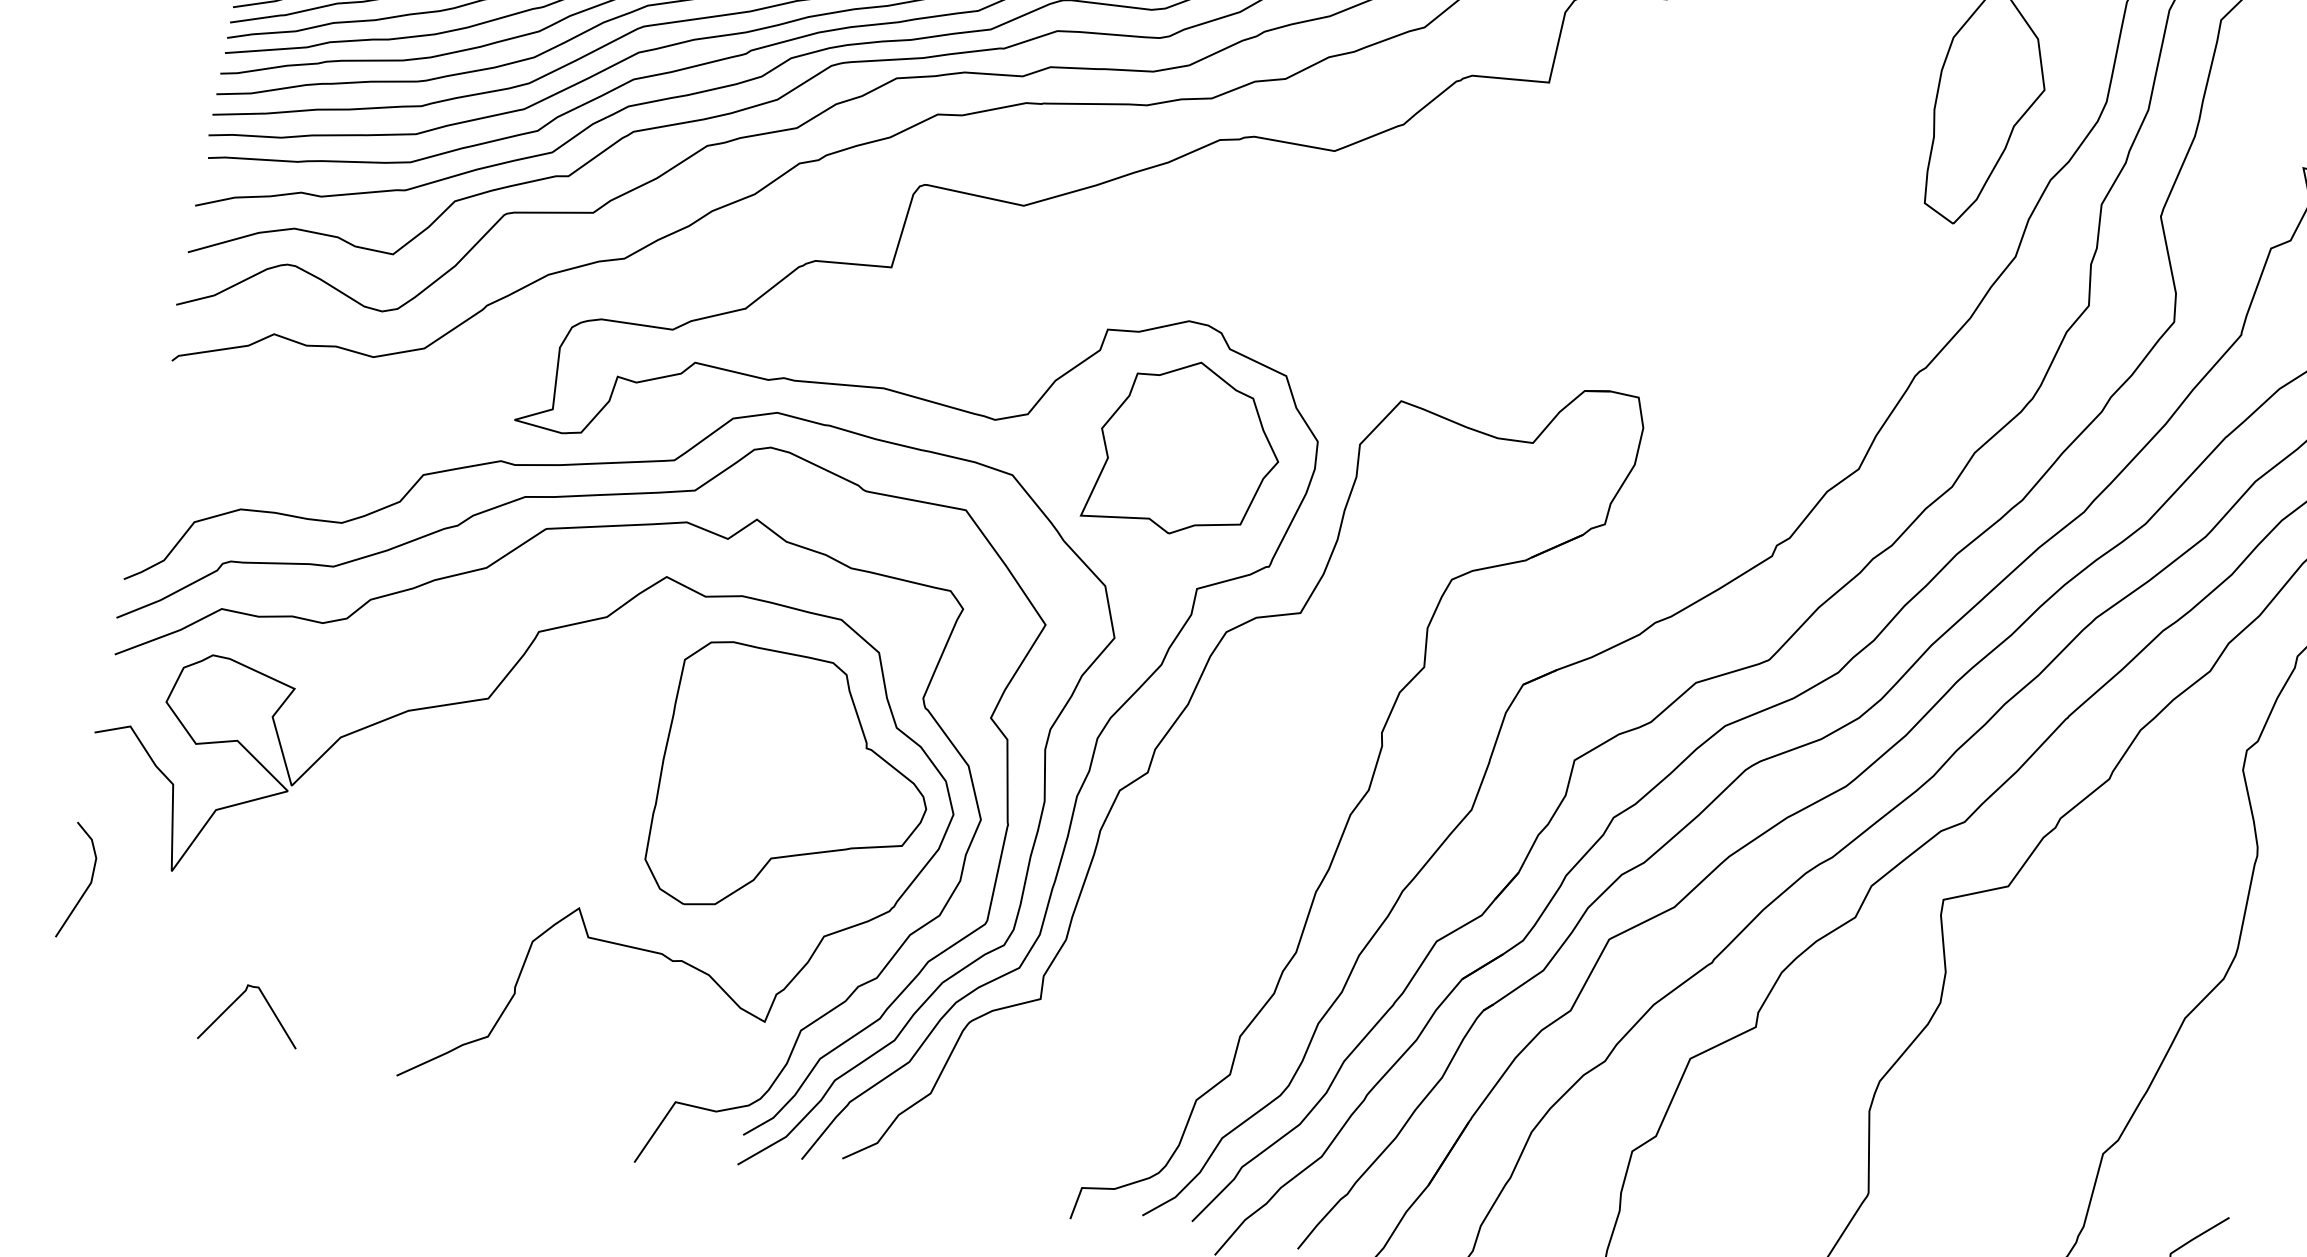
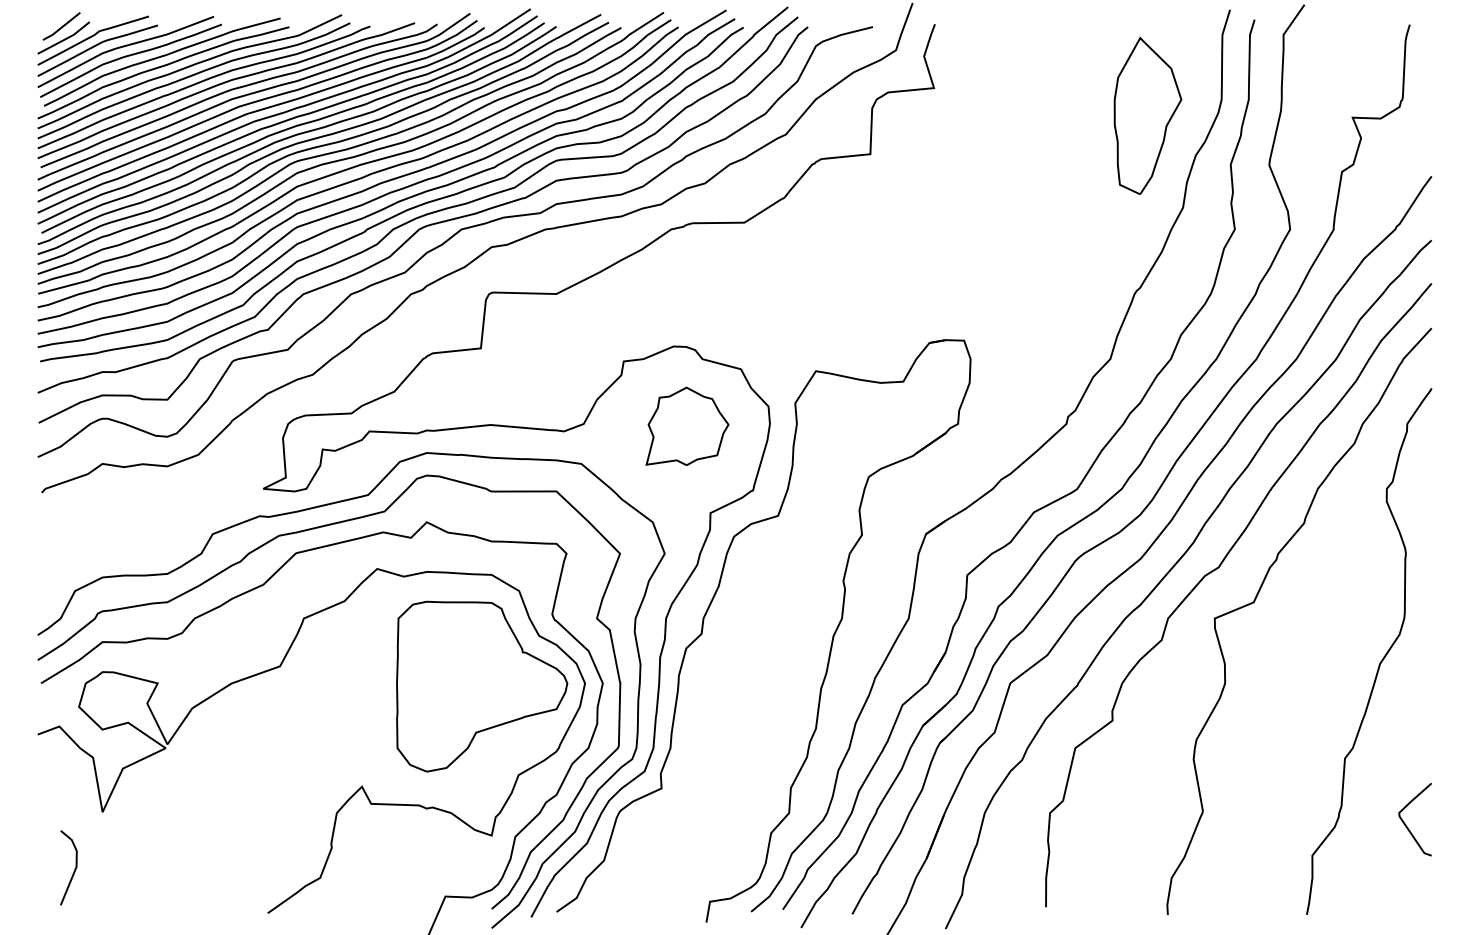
part: (1187, 448) -> (687, 426), size x0.7
line: (87, 884) -> (74, 868), moved
curve: (267, 1005) -> (178, 884), removed

